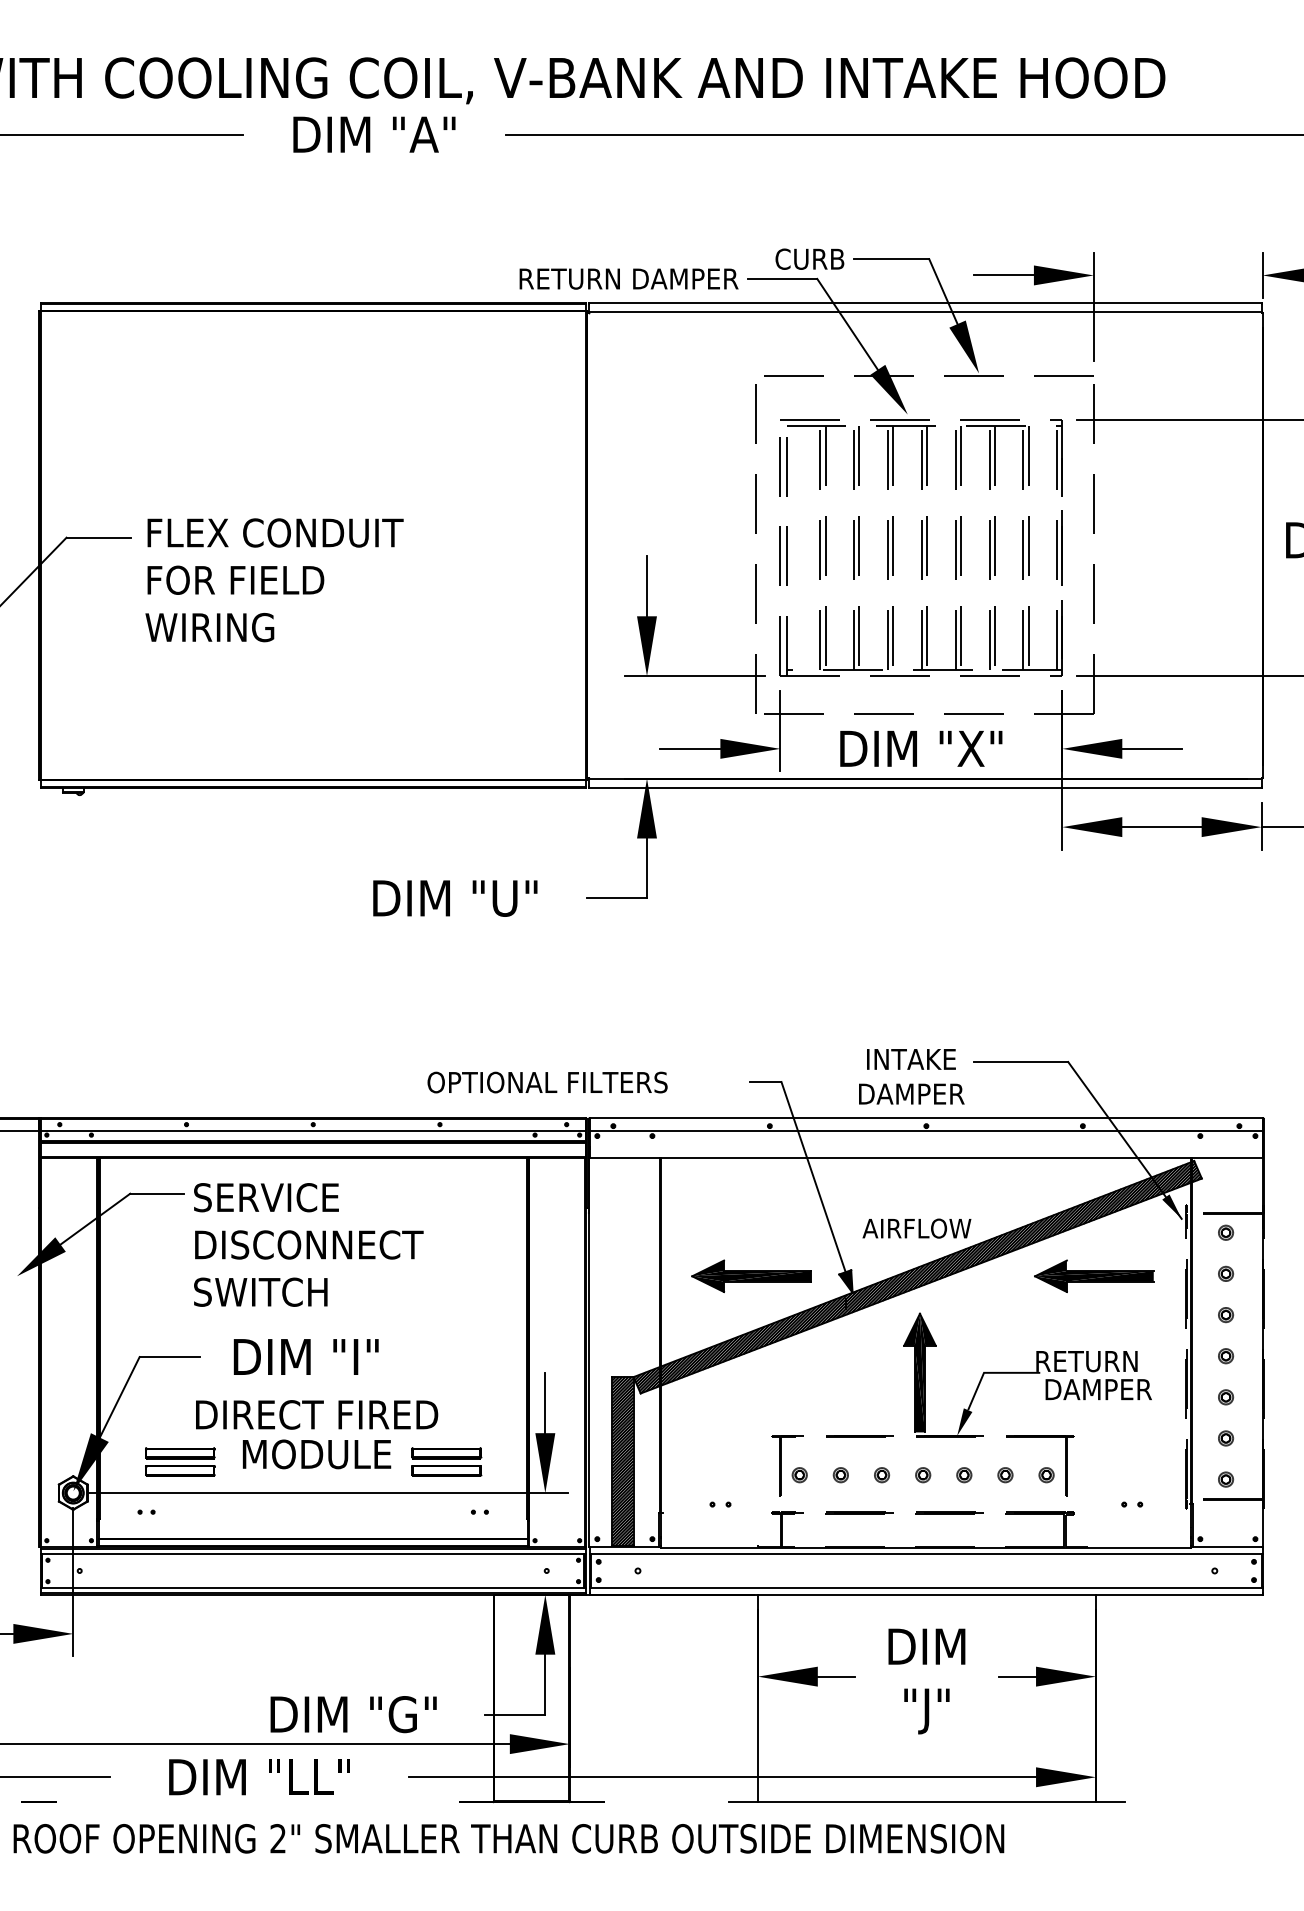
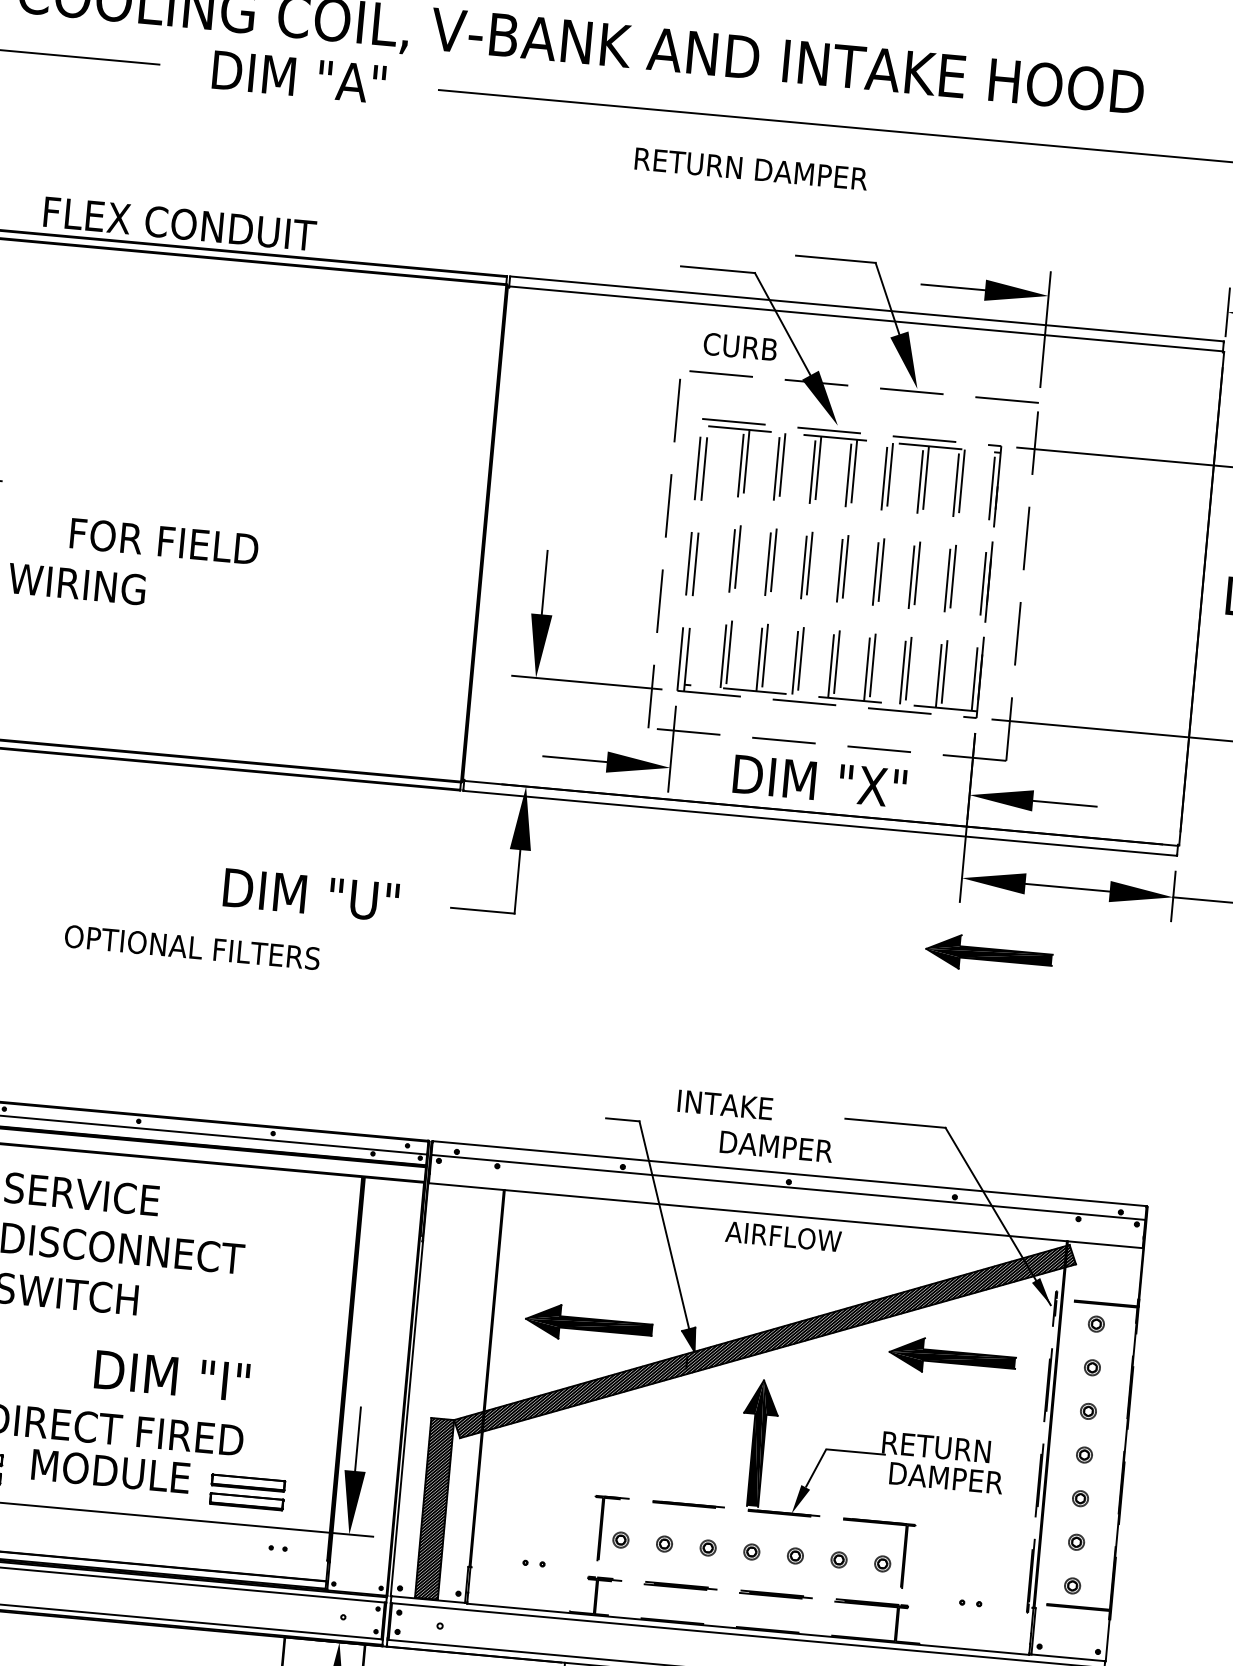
text: (809, 258) -> (740, 346), moved
text: (628, 278) -> (750, 168), moved
text: (275, 532) -> (180, 223), moved
text: (235, 579) -> (164, 540), moved
part: (1094, 895) -> (989, 953), added
text: (911, 1059) -> (725, 1105), moved
text: (547, 1082) -> (192, 947), moved
text: (916, 1228) -> (783, 1236), moved
text: (305, 1356) -> (171, 1375), moved

